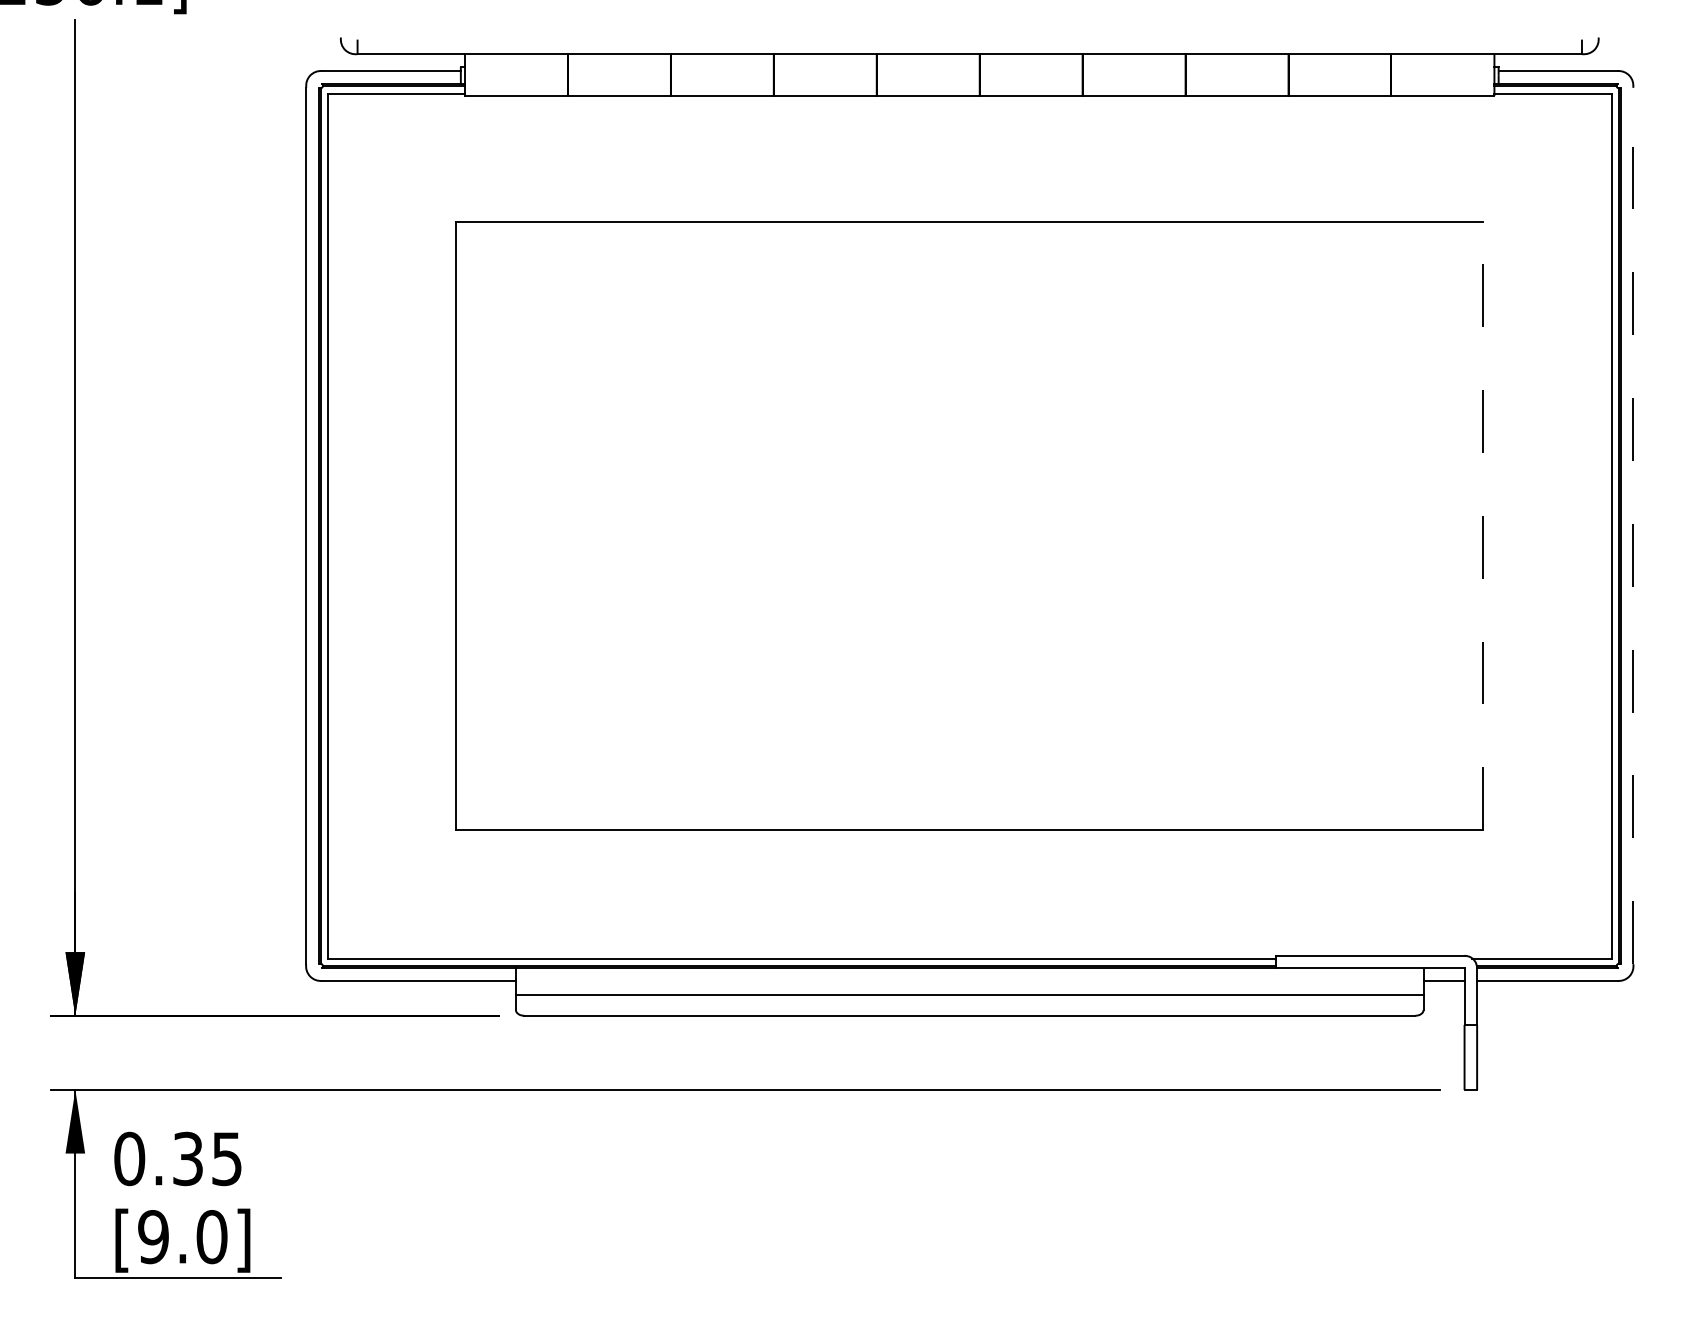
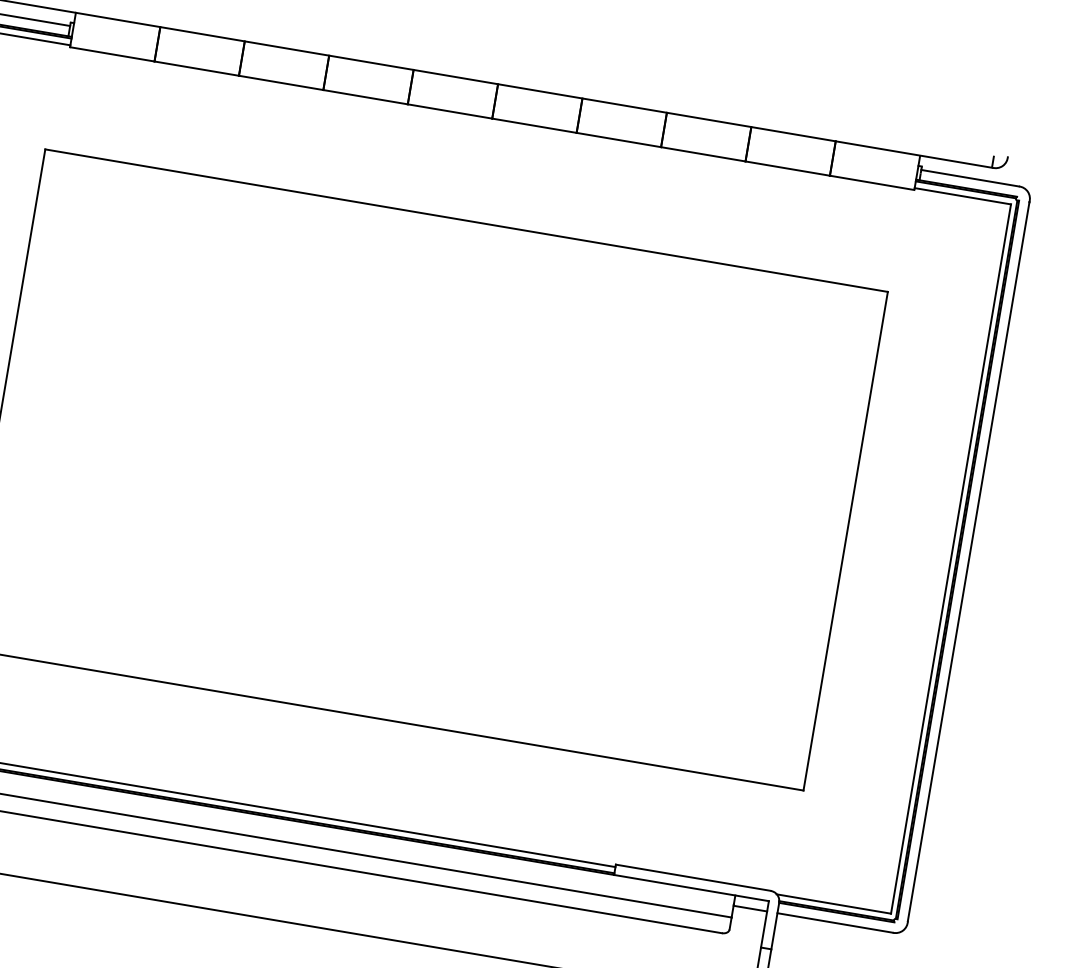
line: (1633, 525) -> (968, 561), dashed -> solid
line: (1483, 526) -> (845, 541), dashed -> solid

